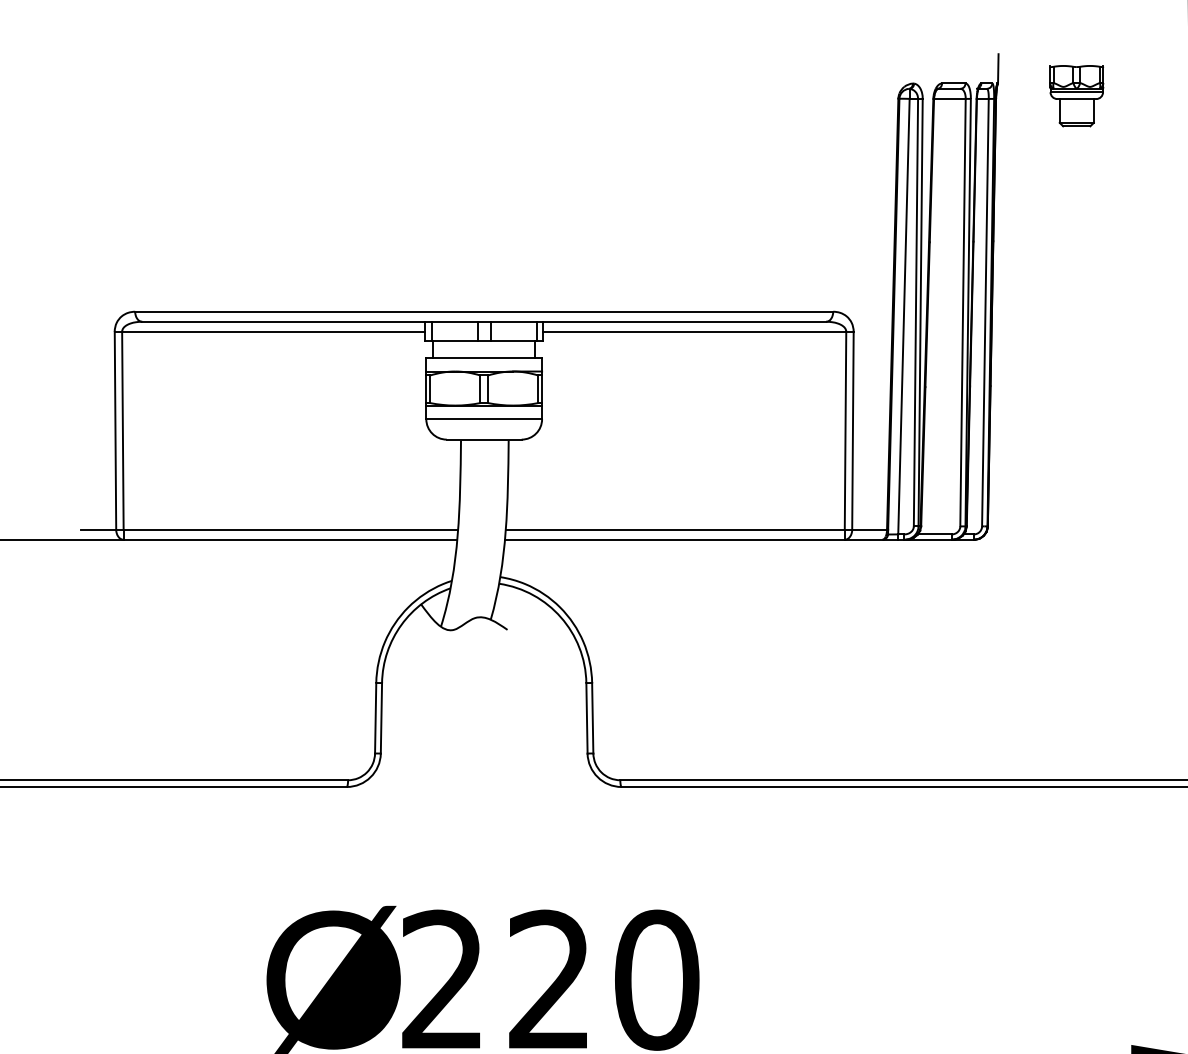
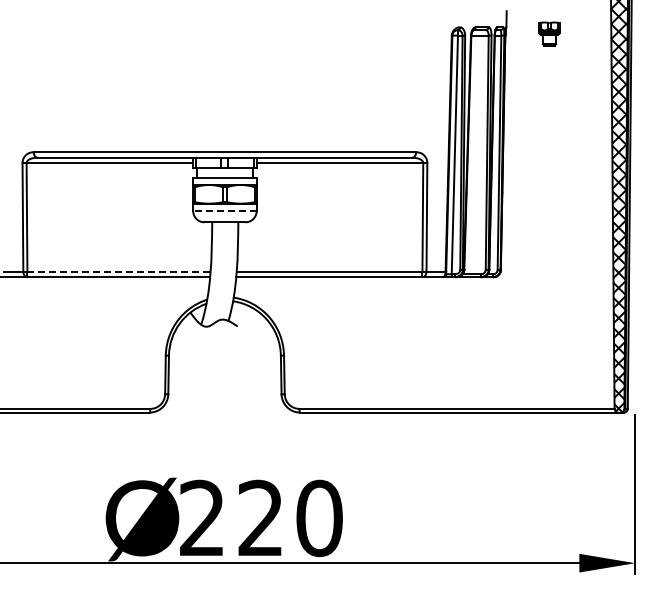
part: (1076, 94) -> (549, 33), size x0.7
line: (483, 419) -> (224, 211), solid -> dashed
line: (291, 529) -> (119, 271), solid -> dashed

